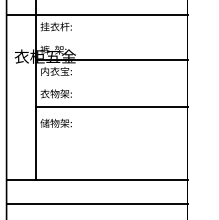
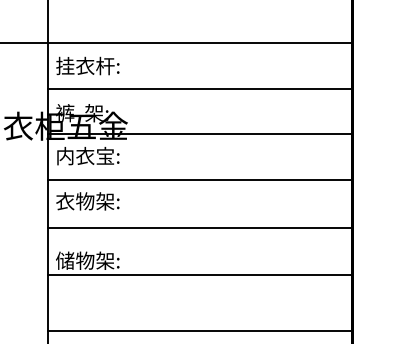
line: (111, 38) -> (199, 89), added
line: (111, 83) -> (199, 180), added
line: (111, 130) -> (199, 275), added
line: (111, 158) -> (199, 331), added

